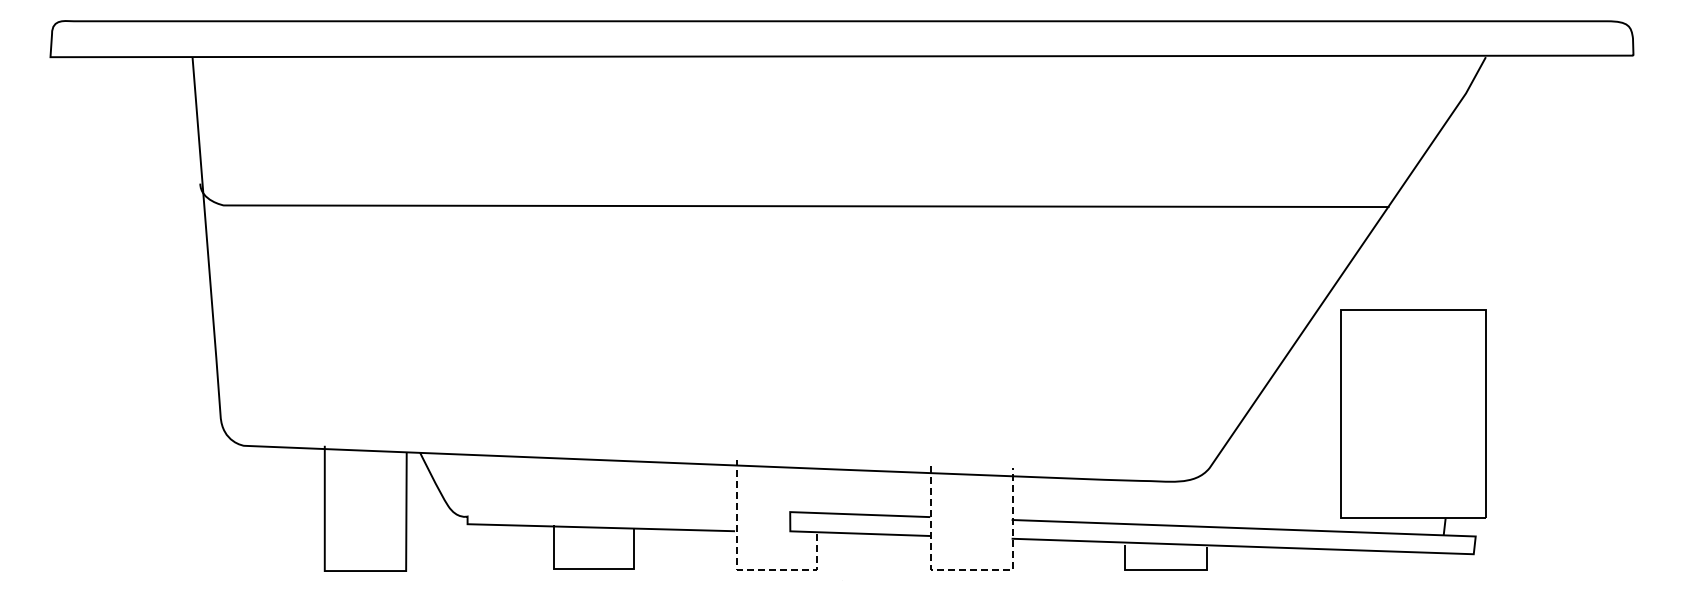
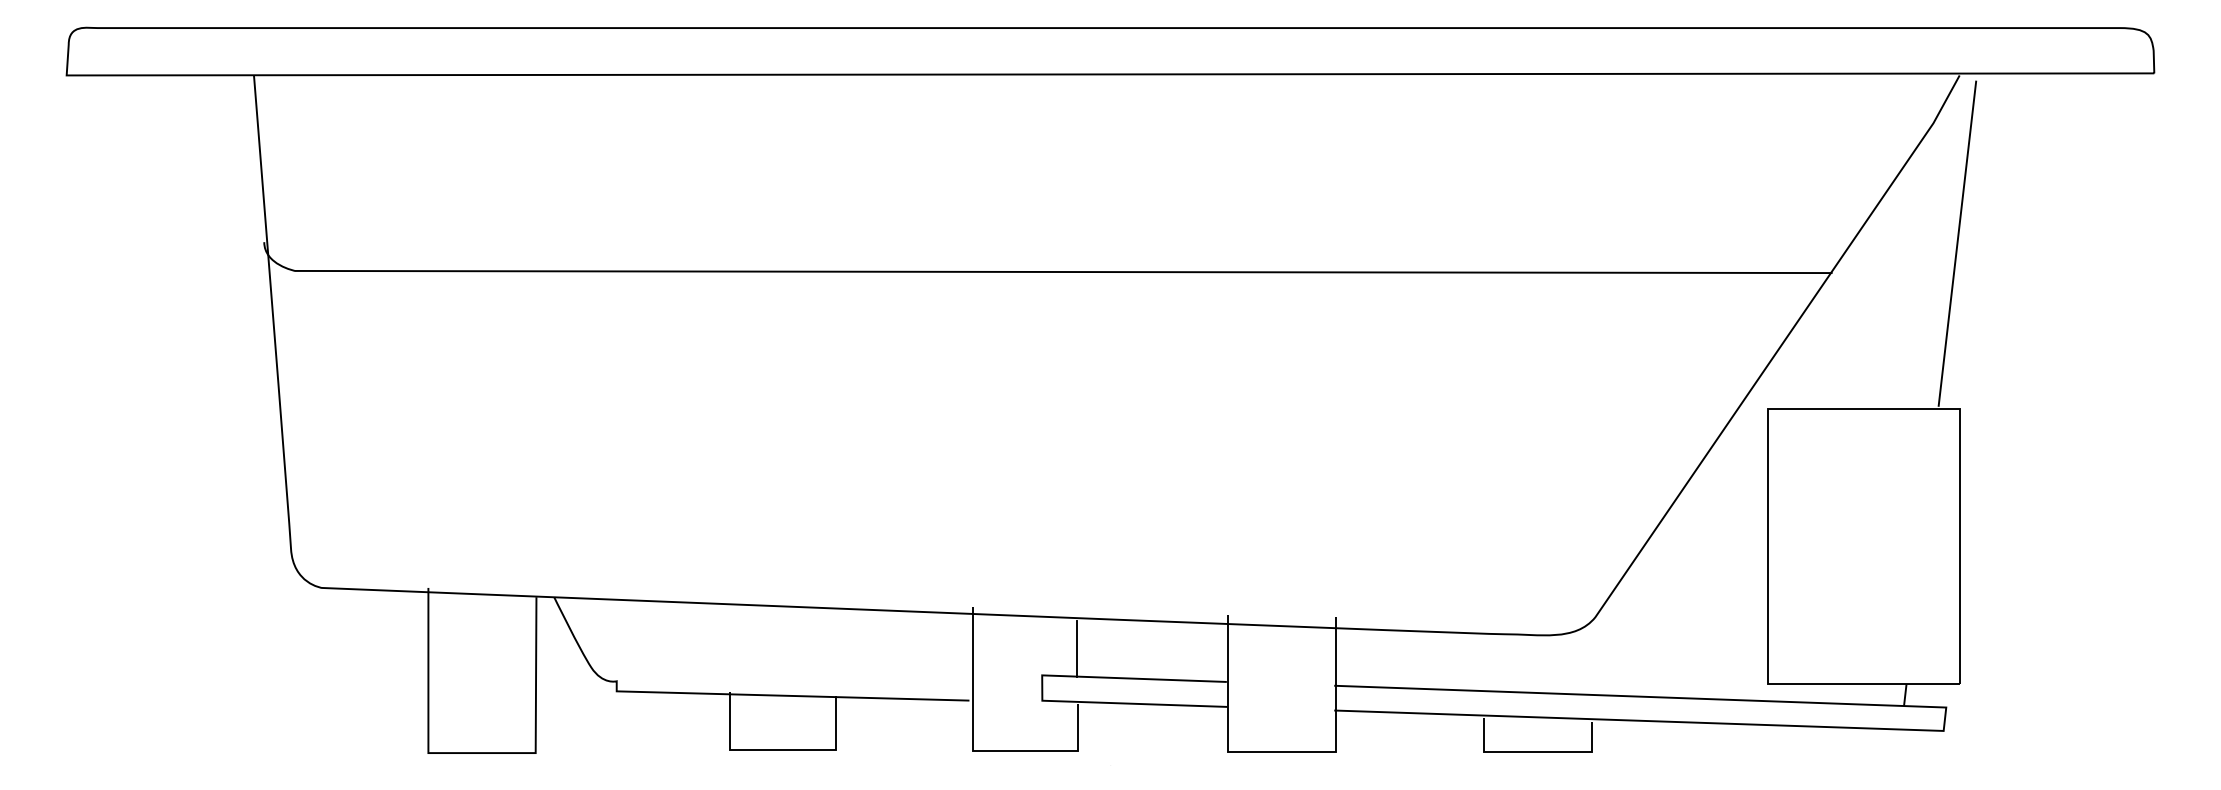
line: (1483, 184) -> (1956, 243), added
line: (816, 491) -> (1076, 648), added
line: (740, 569) -> (976, 751), dashed -> solid
line: (971, 570) -> (1281, 752), dashed -> solid

